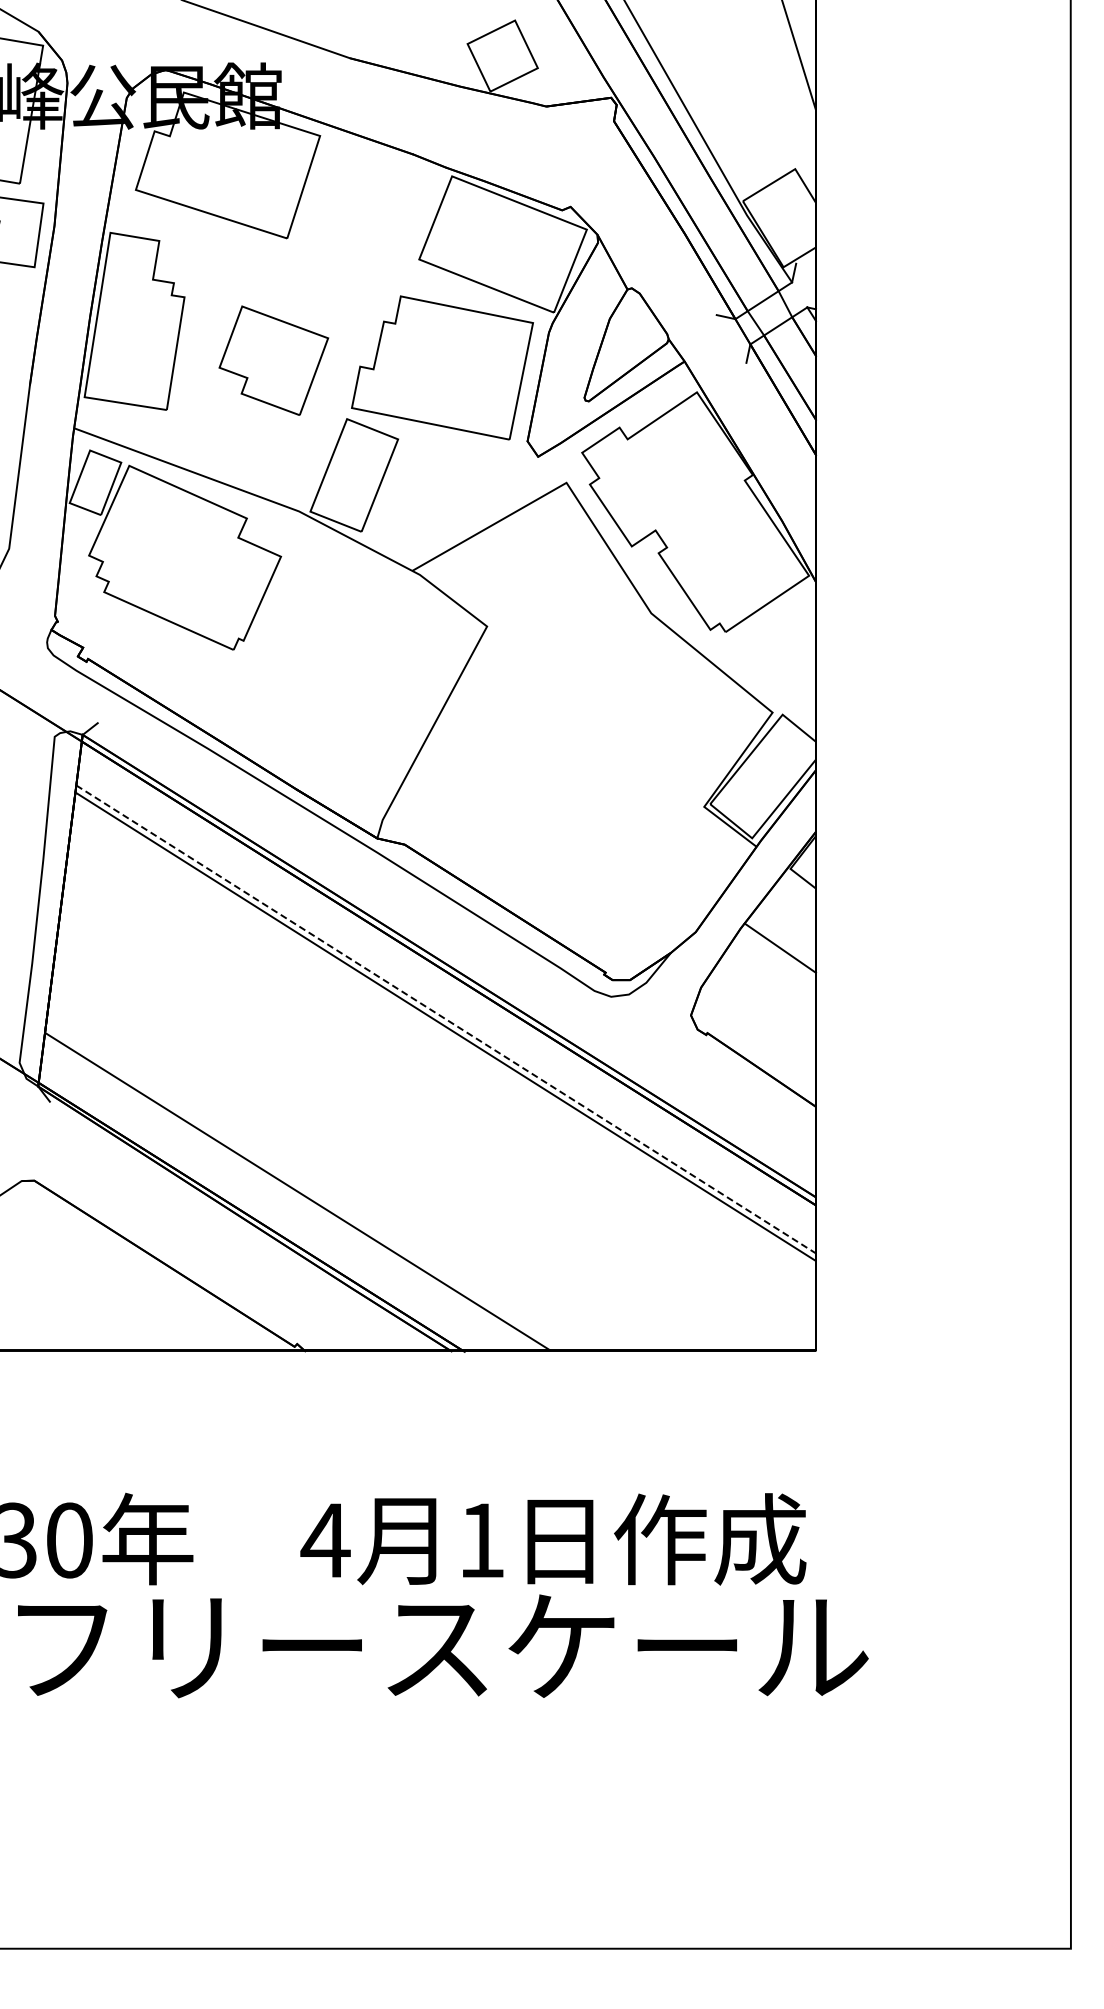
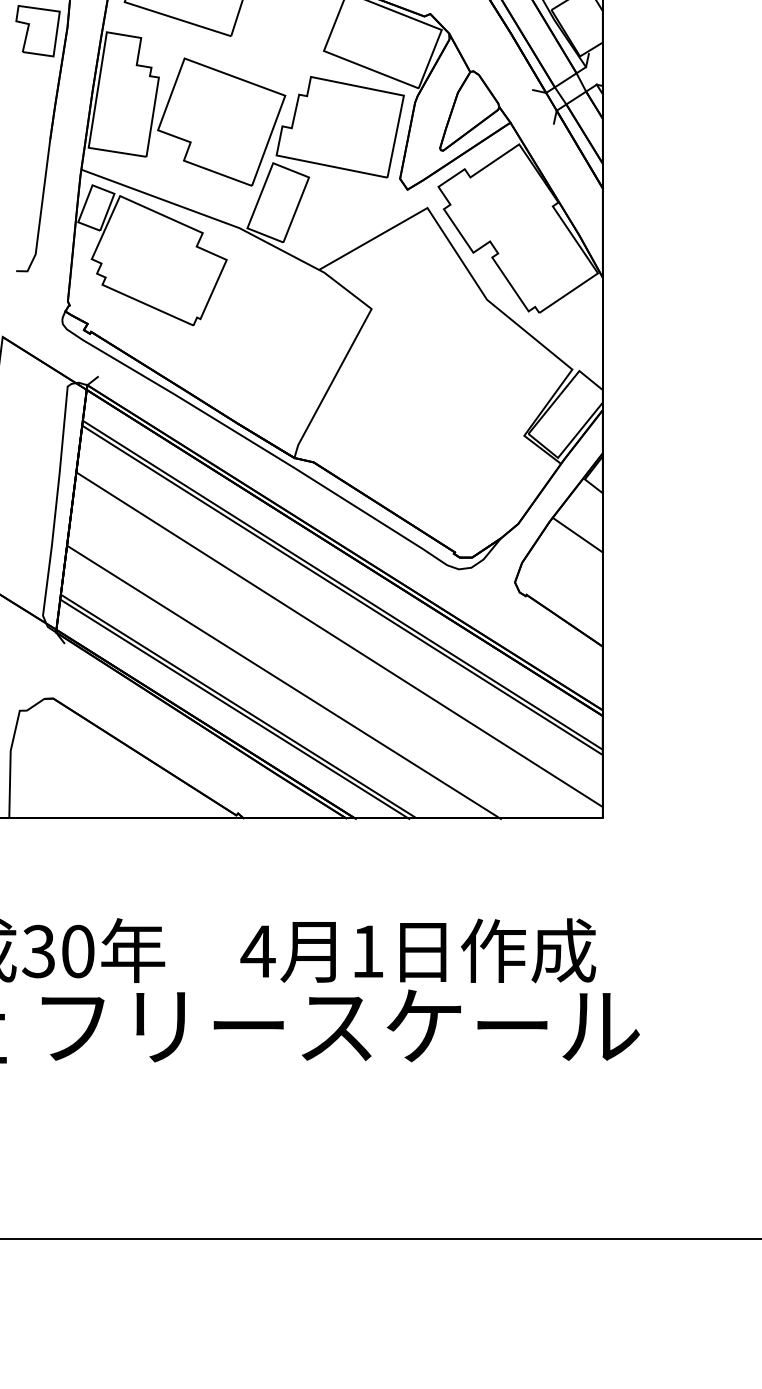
part: (273, 360) -> (221, 122), size x1.67
line: (446, 1019) -> (343, 585), dashed -> solid
line: (441, 1096) -> (339, 639), added
line: (362, 1157) -> (284, 682), added
line: (292, 1195) -> (234, 709), added

